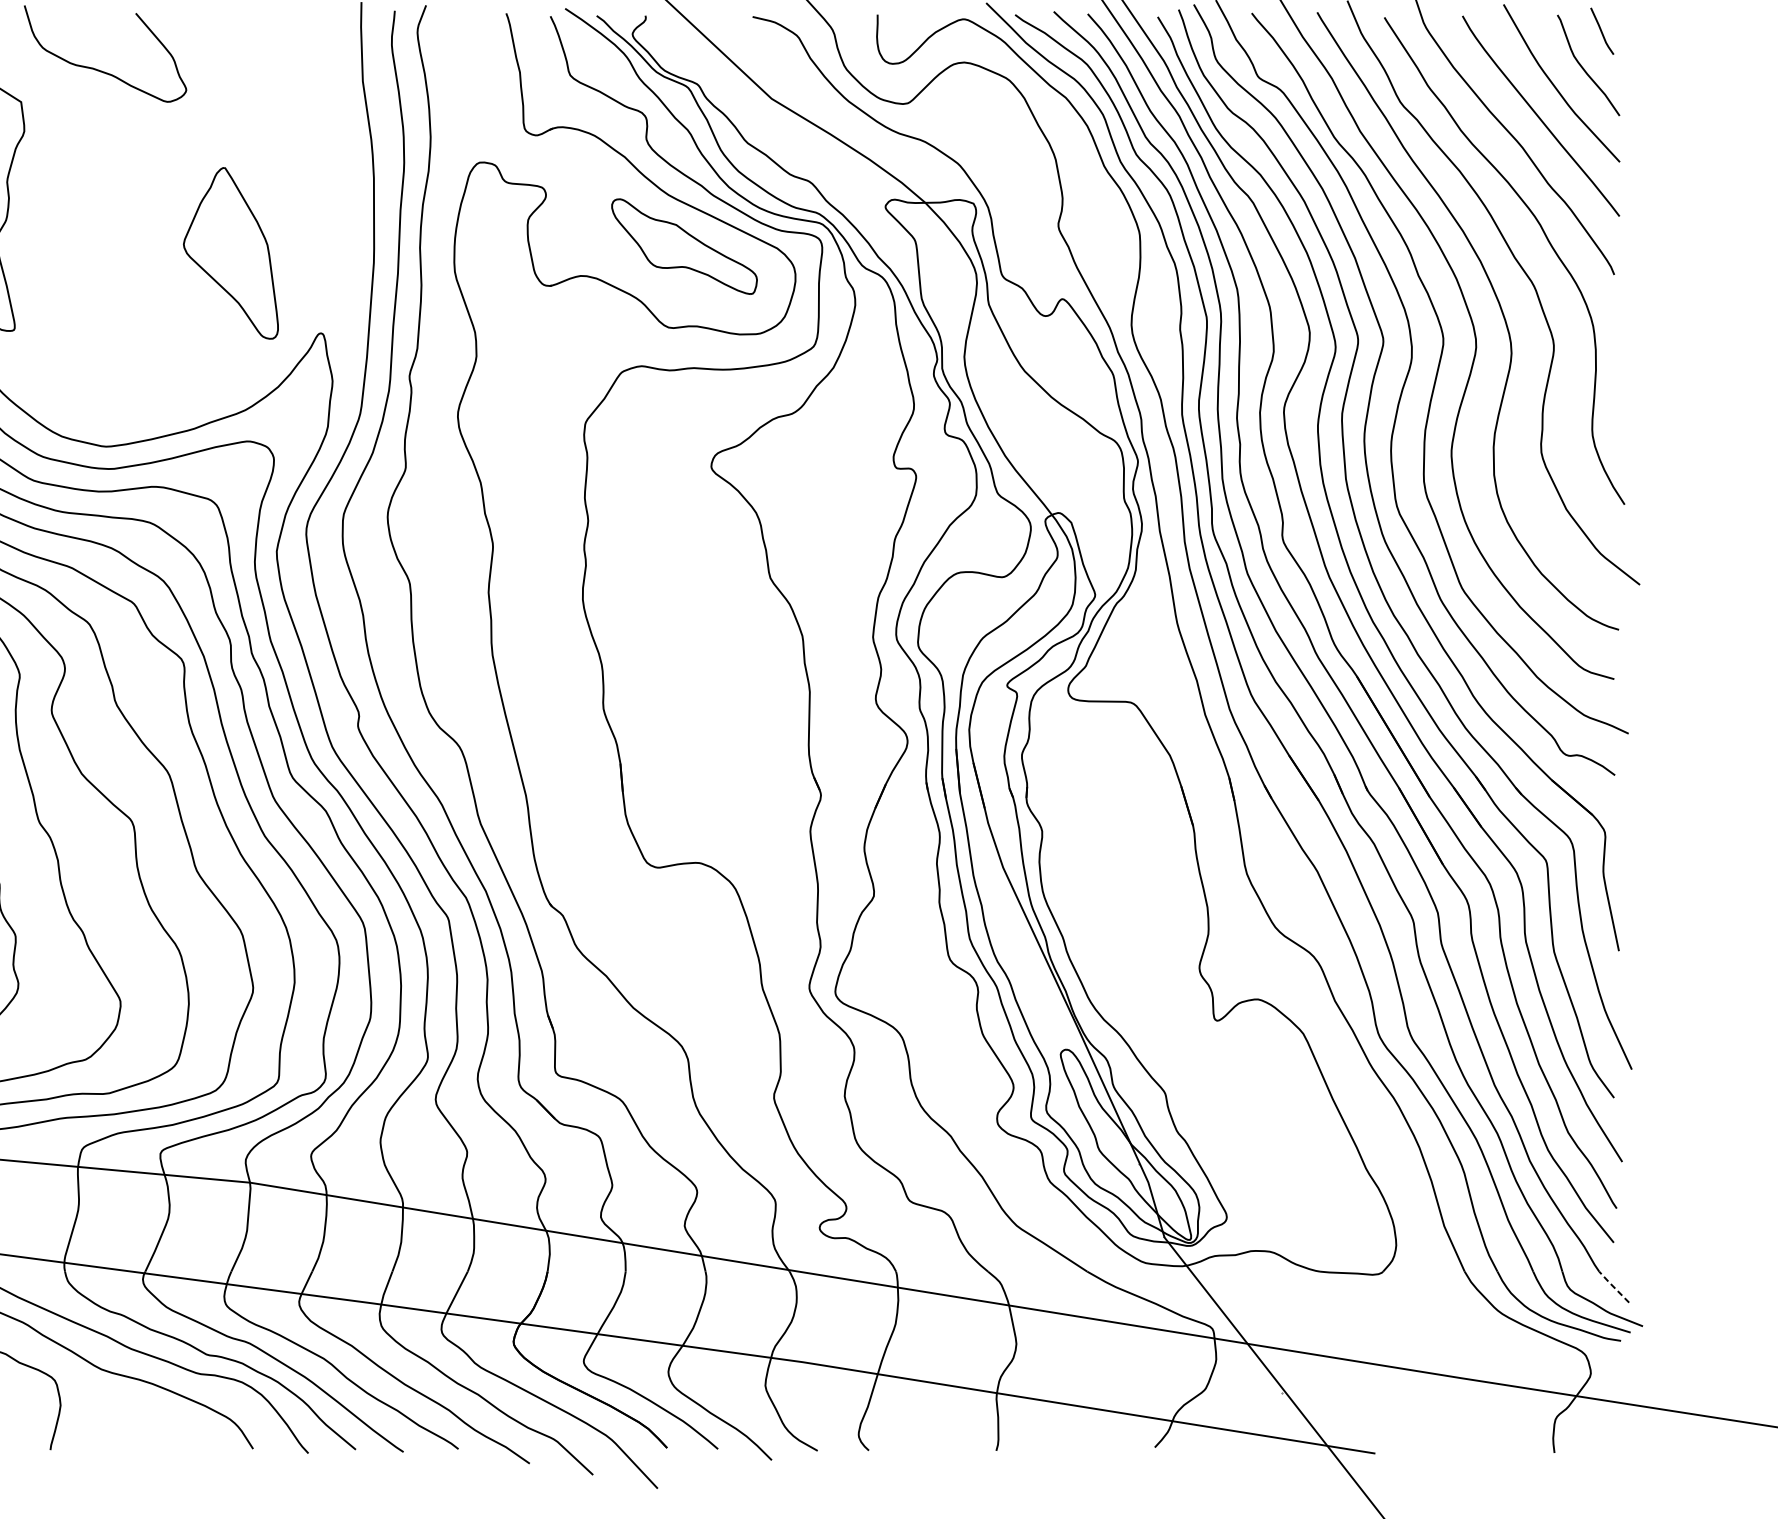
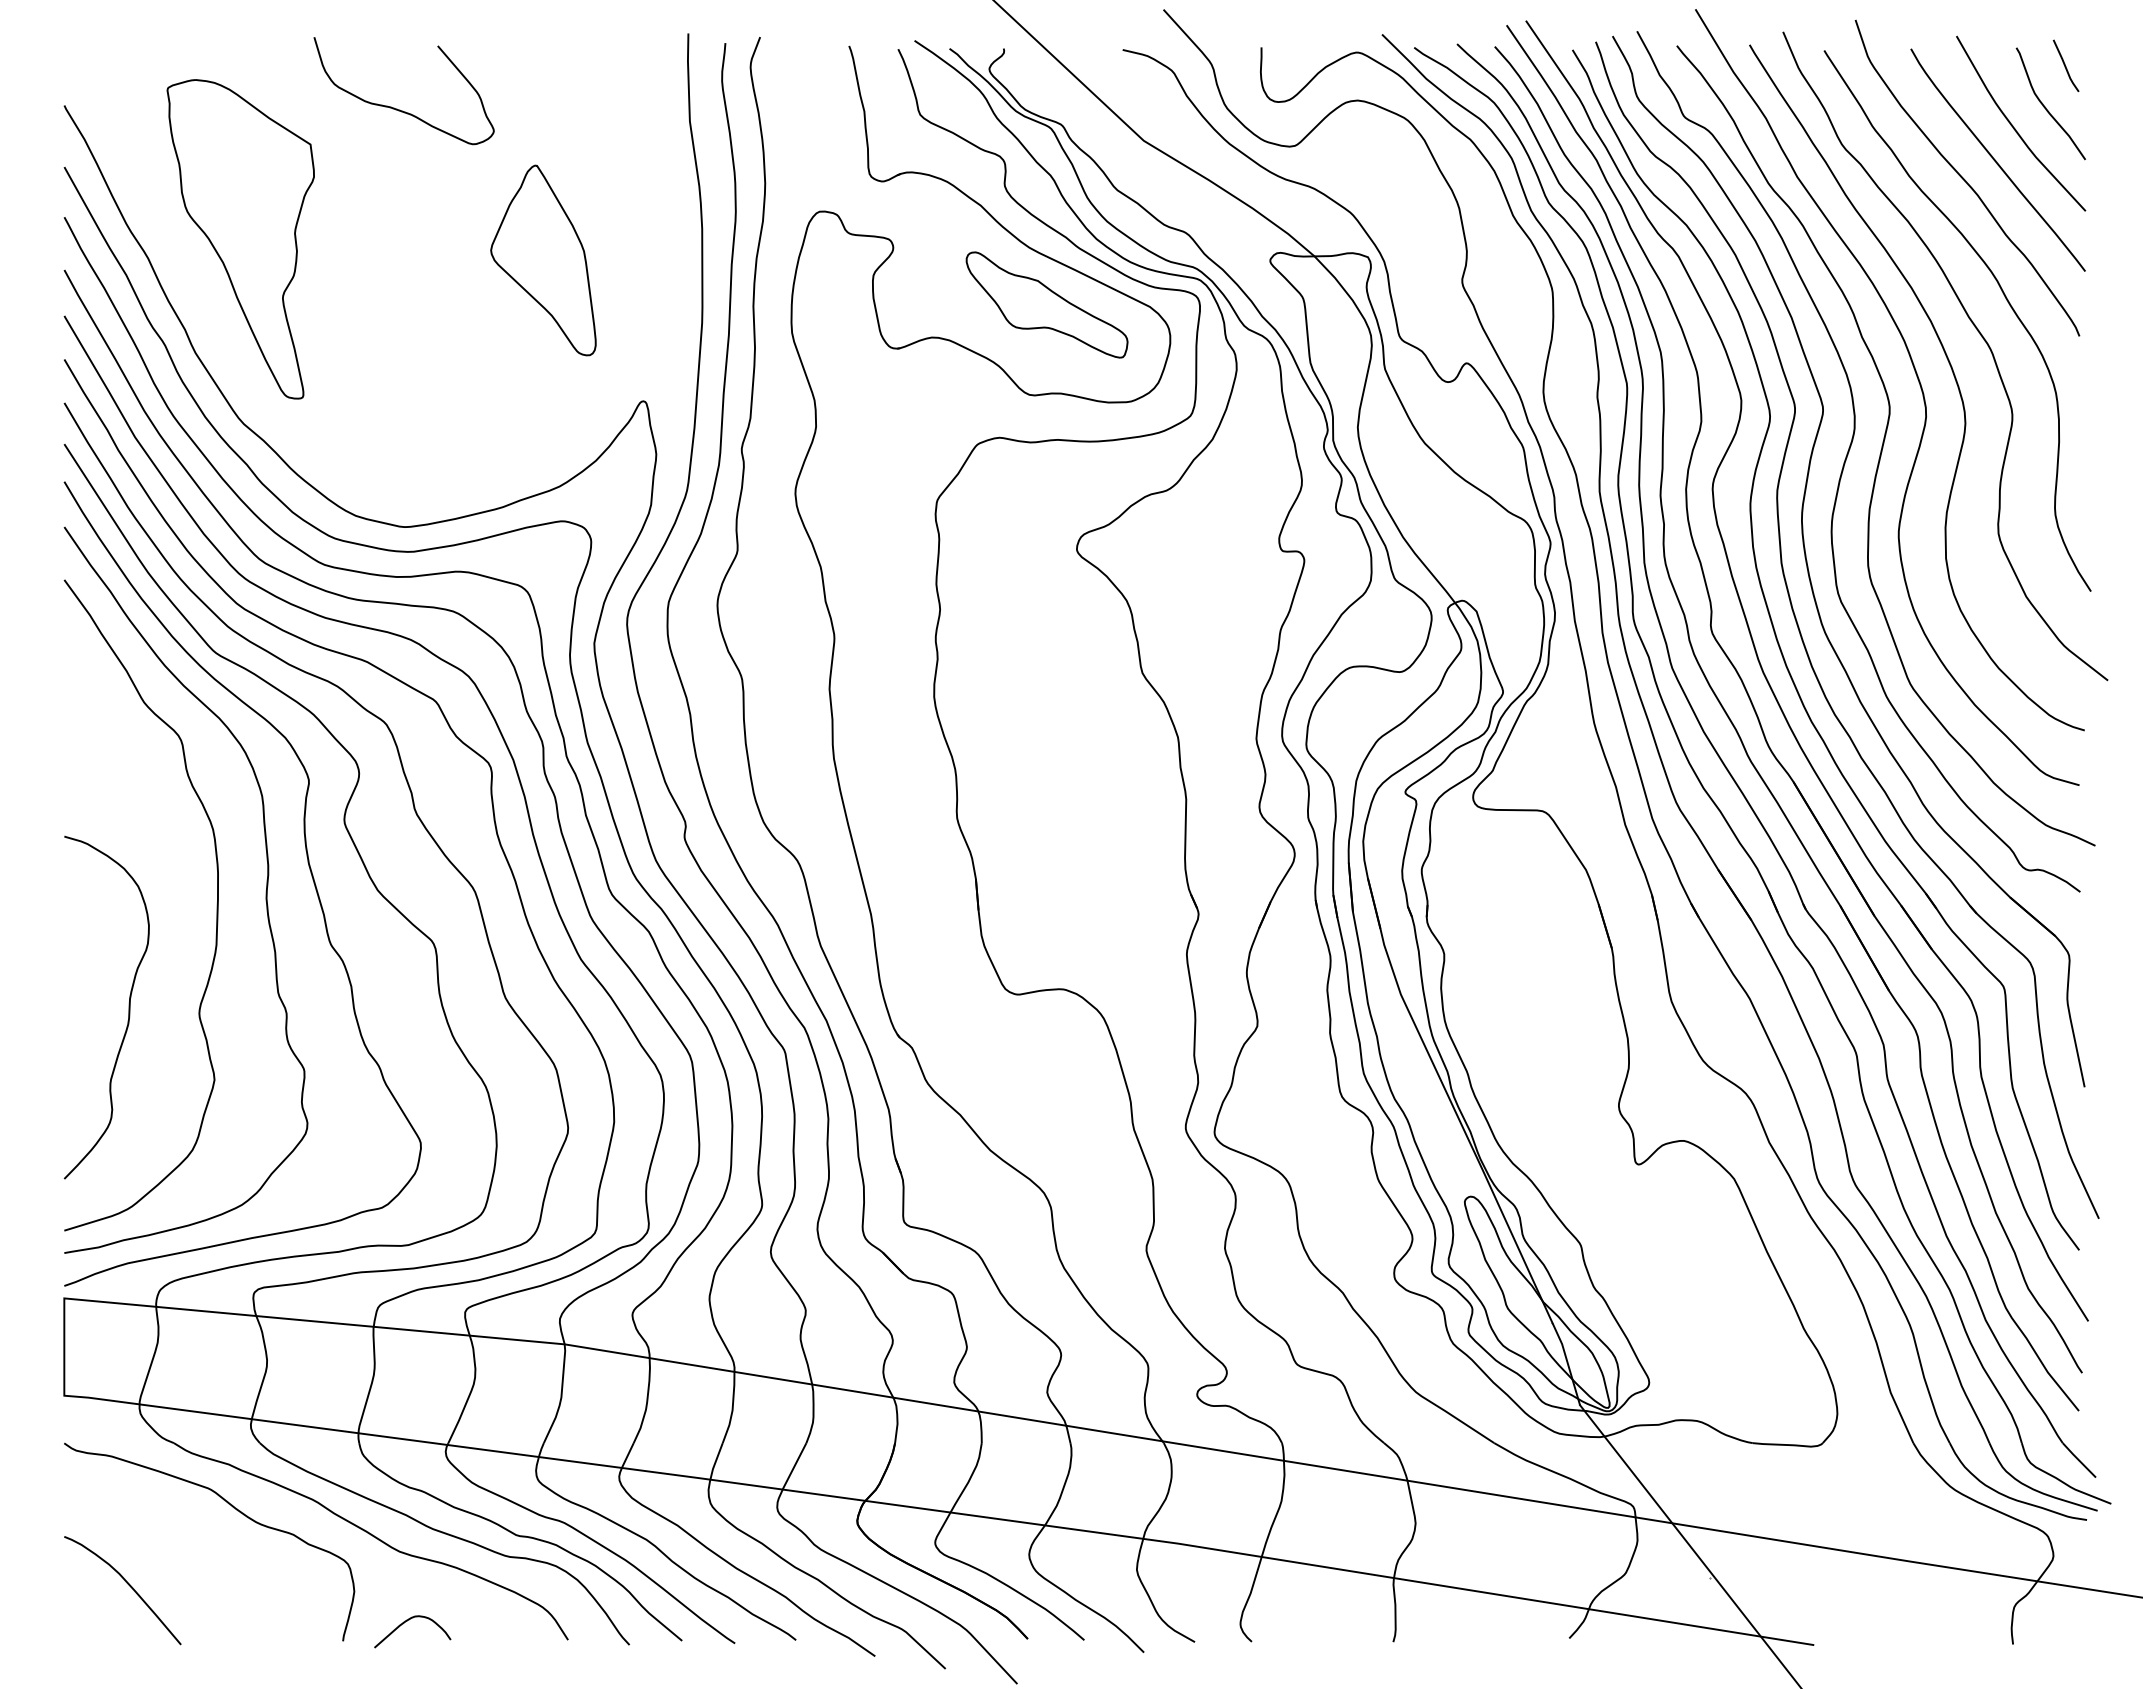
part: (231, 253) -> (543, 260), moved
line: (1613, 1287) -> (2078, 1460), dashed -> solid
curve: (108, 1432) -> (407, 1621), added

